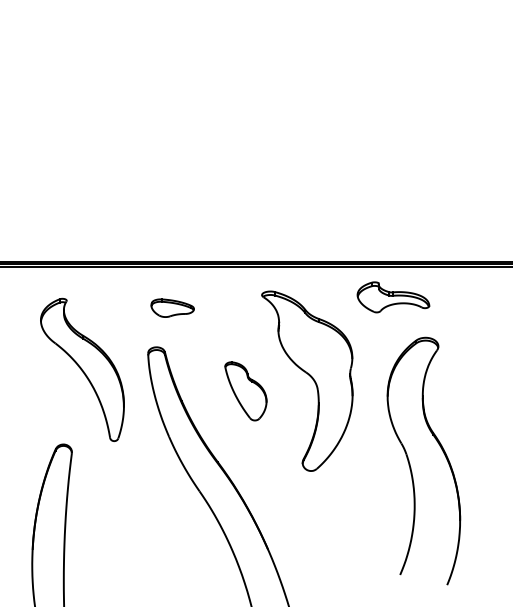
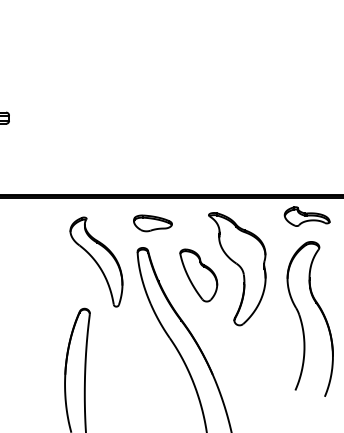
part: (392, 297) -> (306, 216), moved
part: (171, 308) -> (152, 223), size x1.43
part: (245, 391) -> (198, 275), size x1.43

